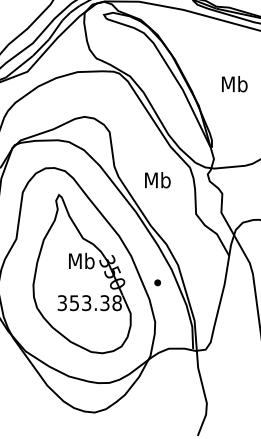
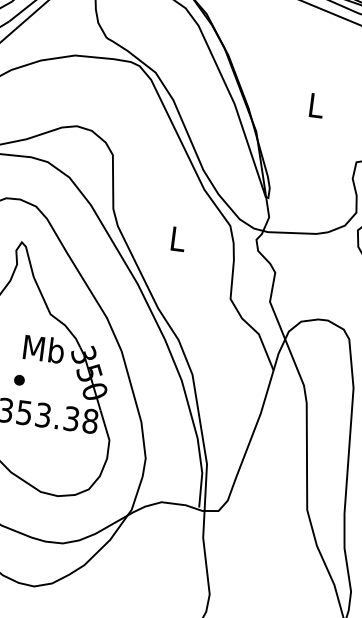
text: (234, 84) -> (315, 105), Mb -> L
text: (157, 180) -> (177, 239), Mb -> L
part: (157, 282) -> (19, 379), moved

